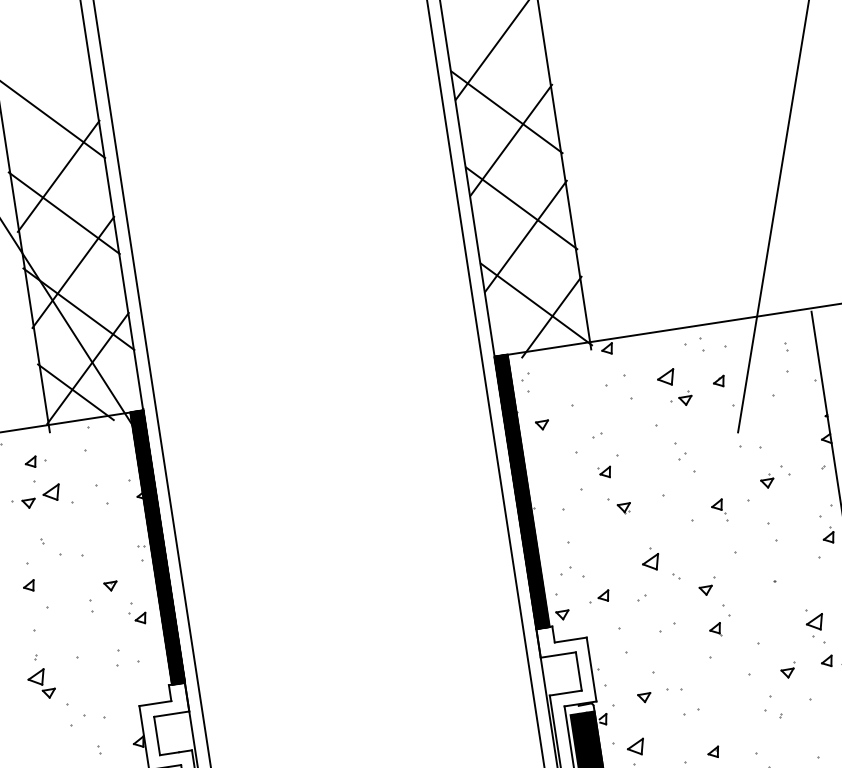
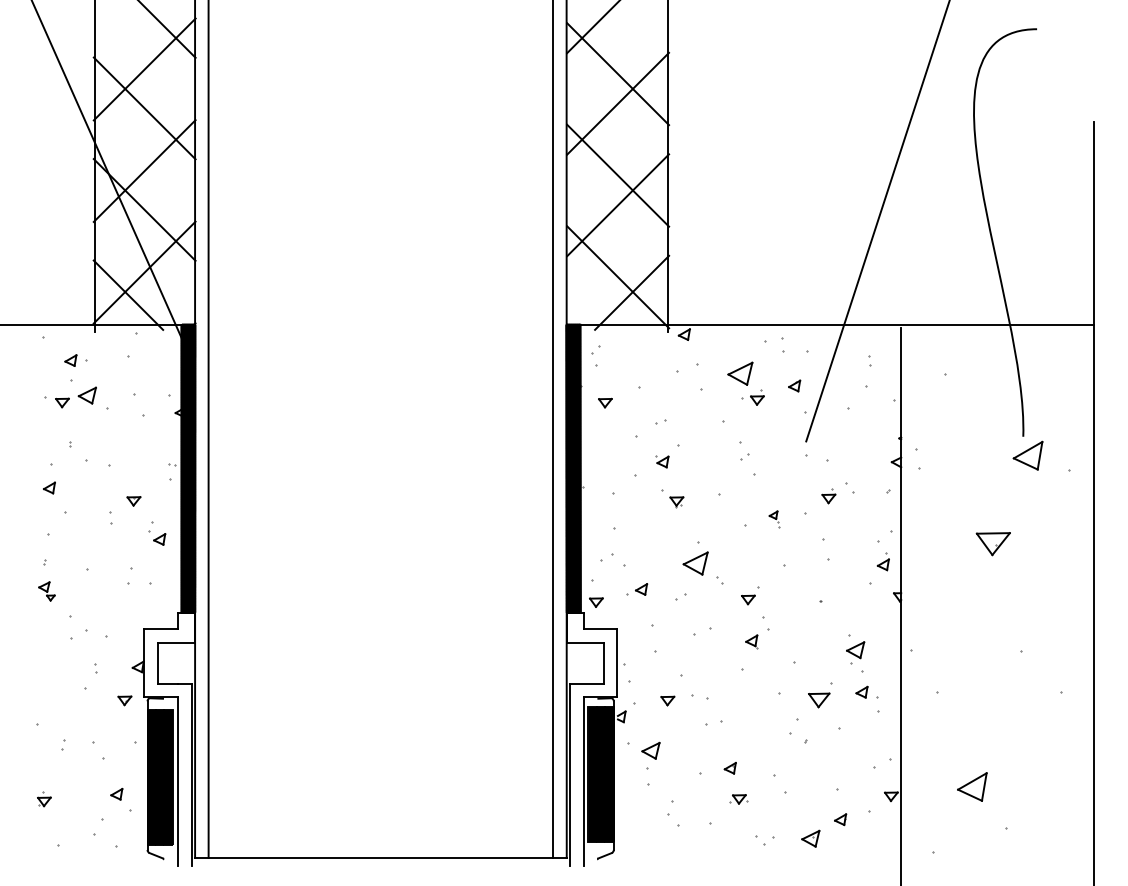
part: (666, 377) -> (740, 373), size x1.4
part: (719, 510) -> (774, 519), size x0.7
part: (650, 559) -> (695, 558), size x1.4
part: (788, 669) -> (820, 694), size x1.6
part: (41, 684) -> (46, 591), size x0.6

